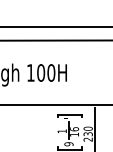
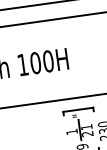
text: (74, 131) -> (87, 130), 16 -> 21

